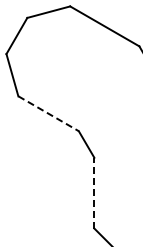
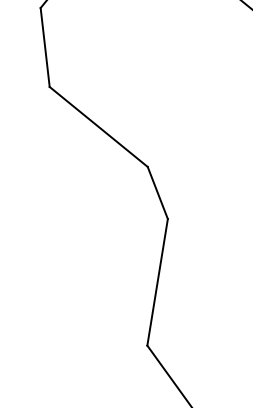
line: (48, 113) -> (98, 126), dashed -> solid
line: (94, 192) -> (158, 281), dashed -> solid

